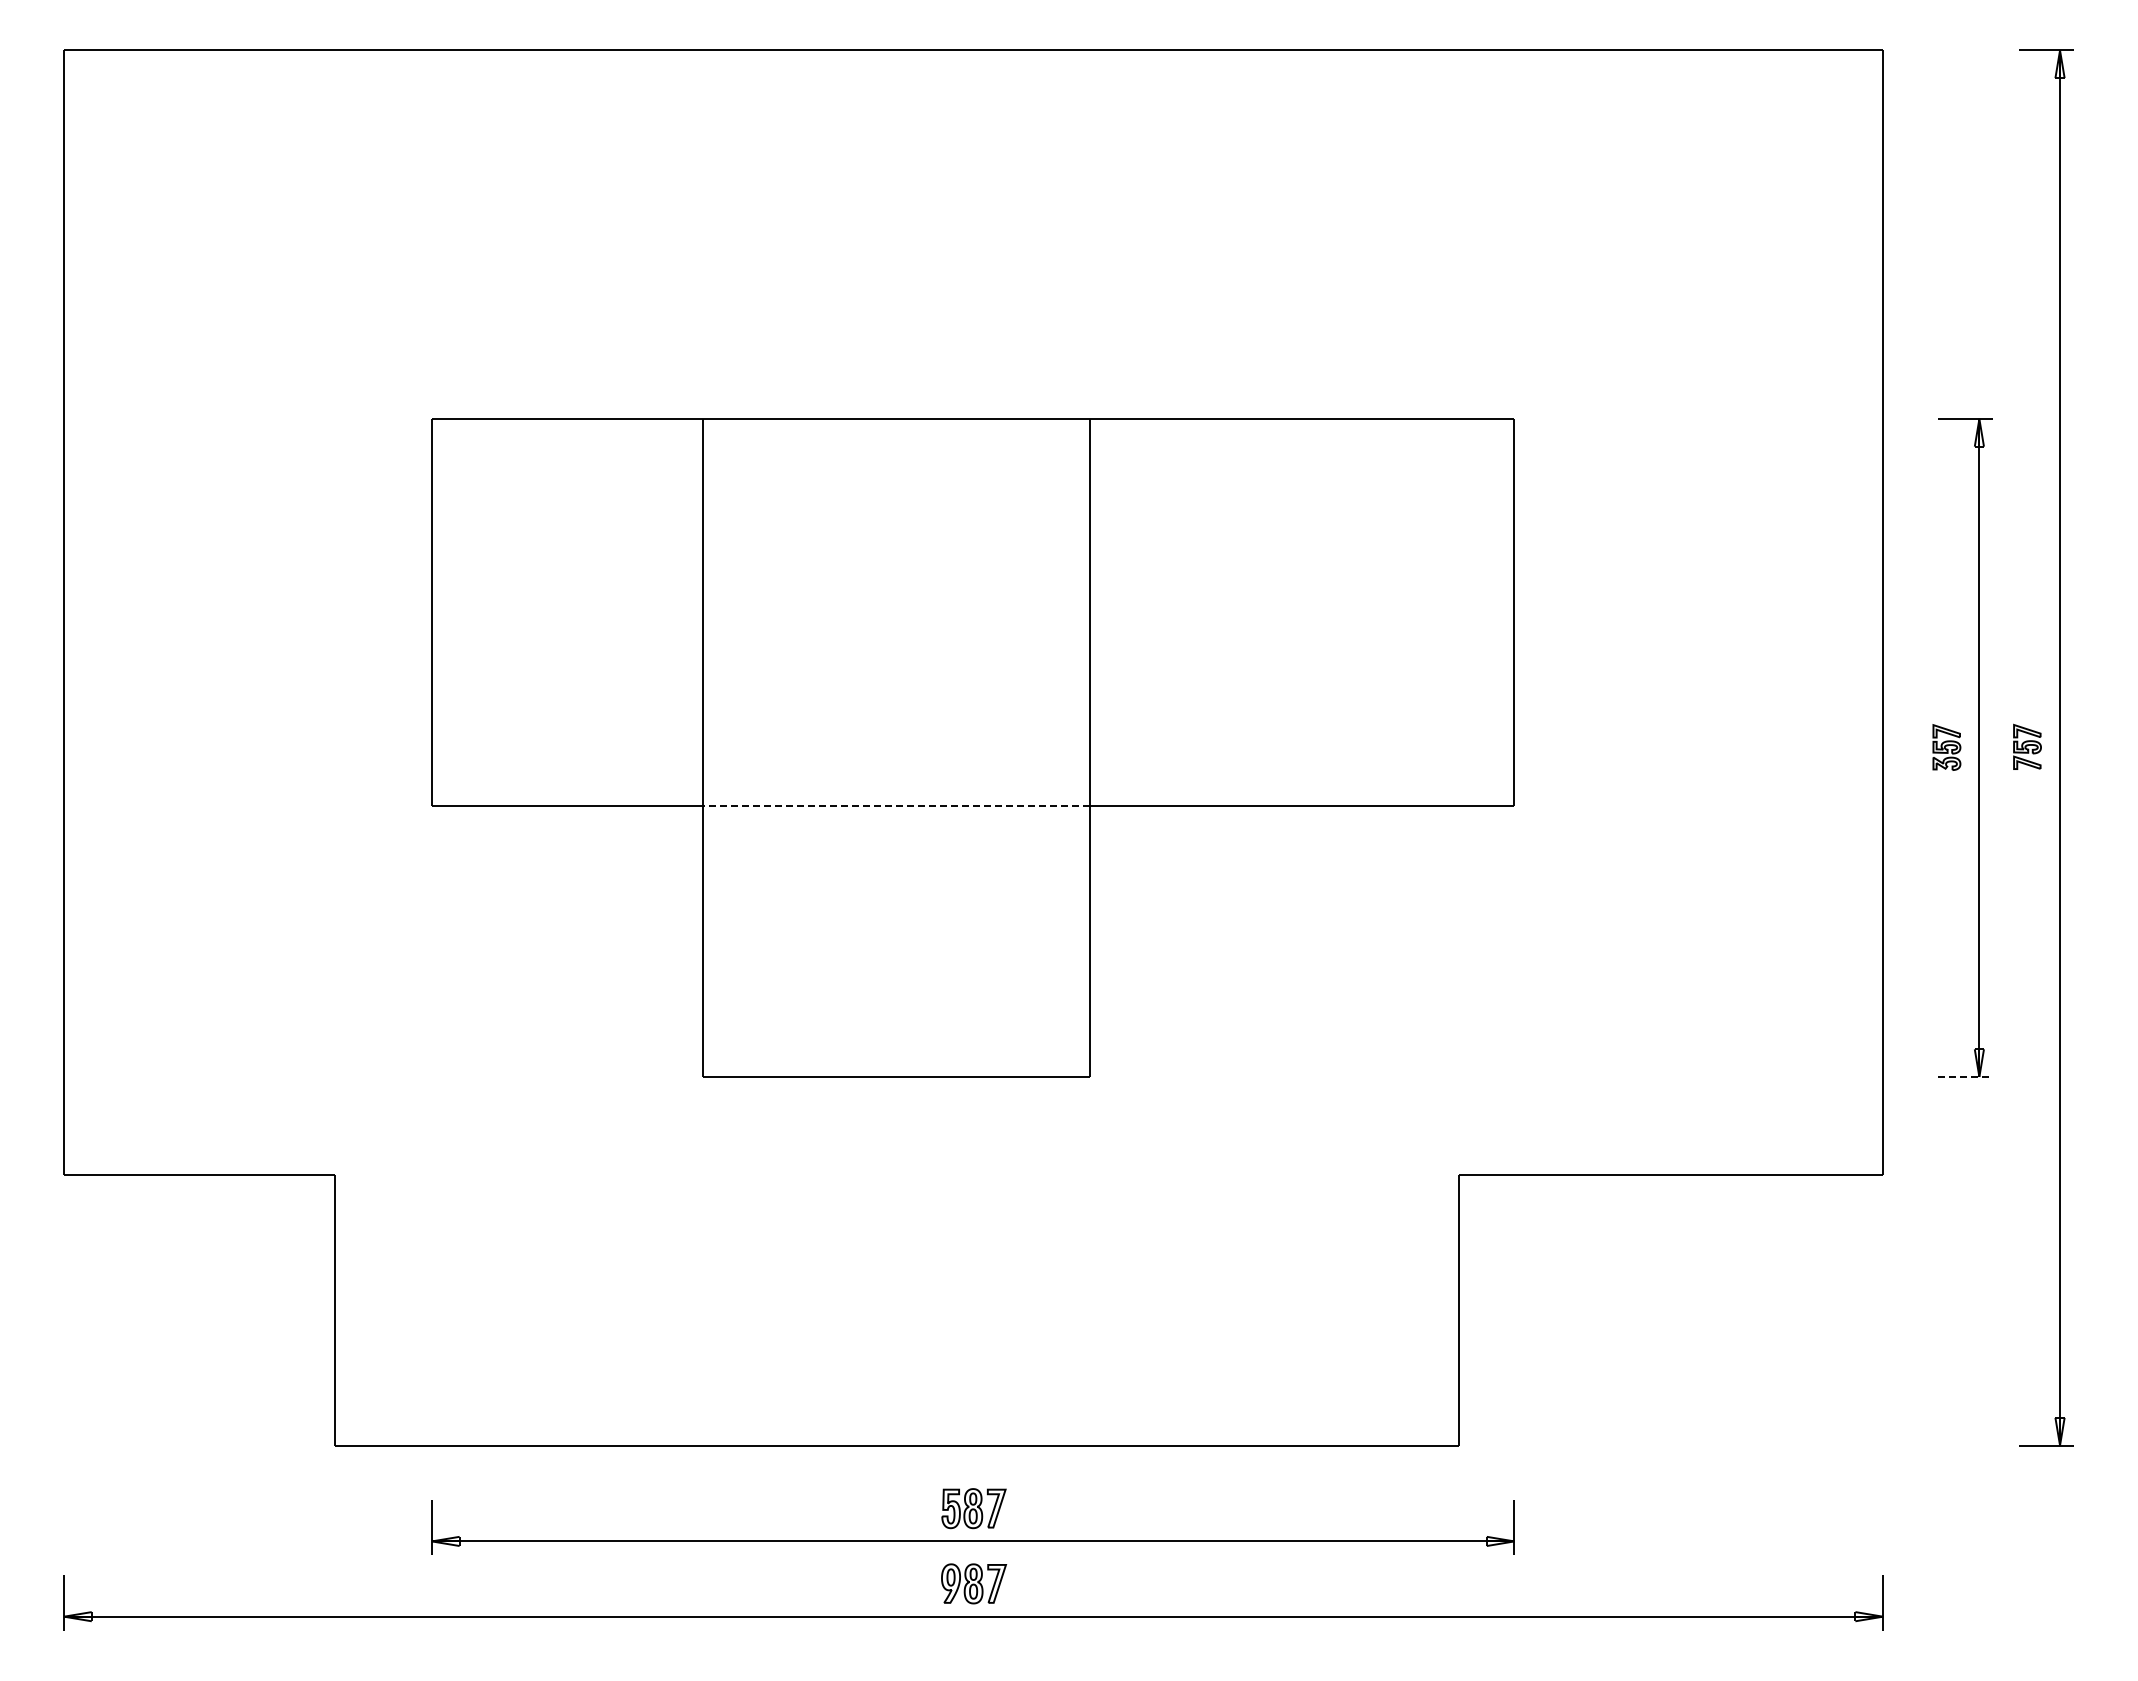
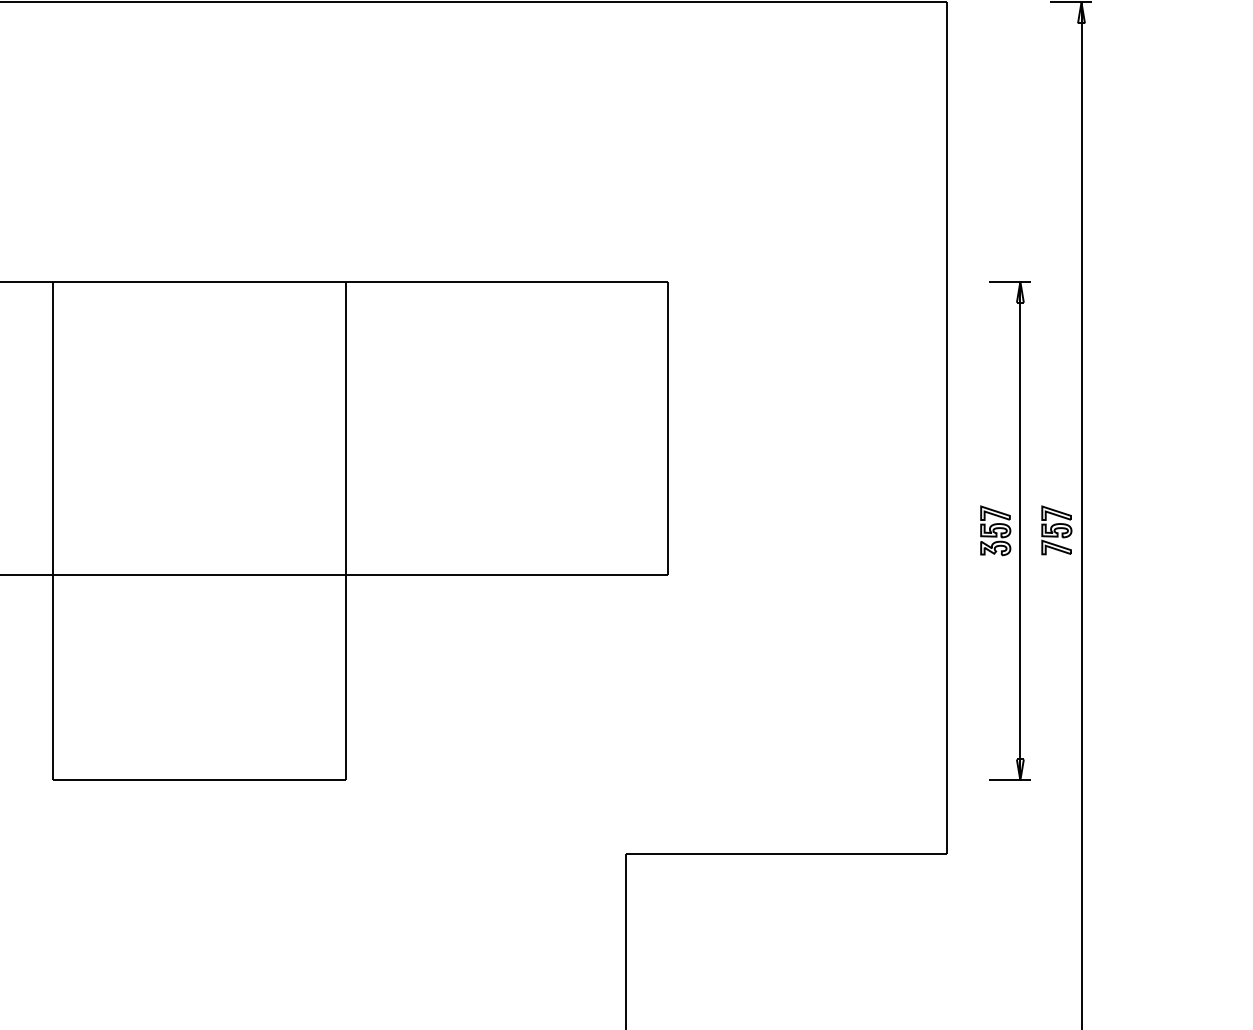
part: (2027, 746) -> (1056, 529), size x1.43
part: (1946, 747) -> (995, 530), size x1.43
line: (896, 806) -> (199, 575), dashed -> solid
line: (1965, 1076) -> (1009, 780), dashed -> solid

